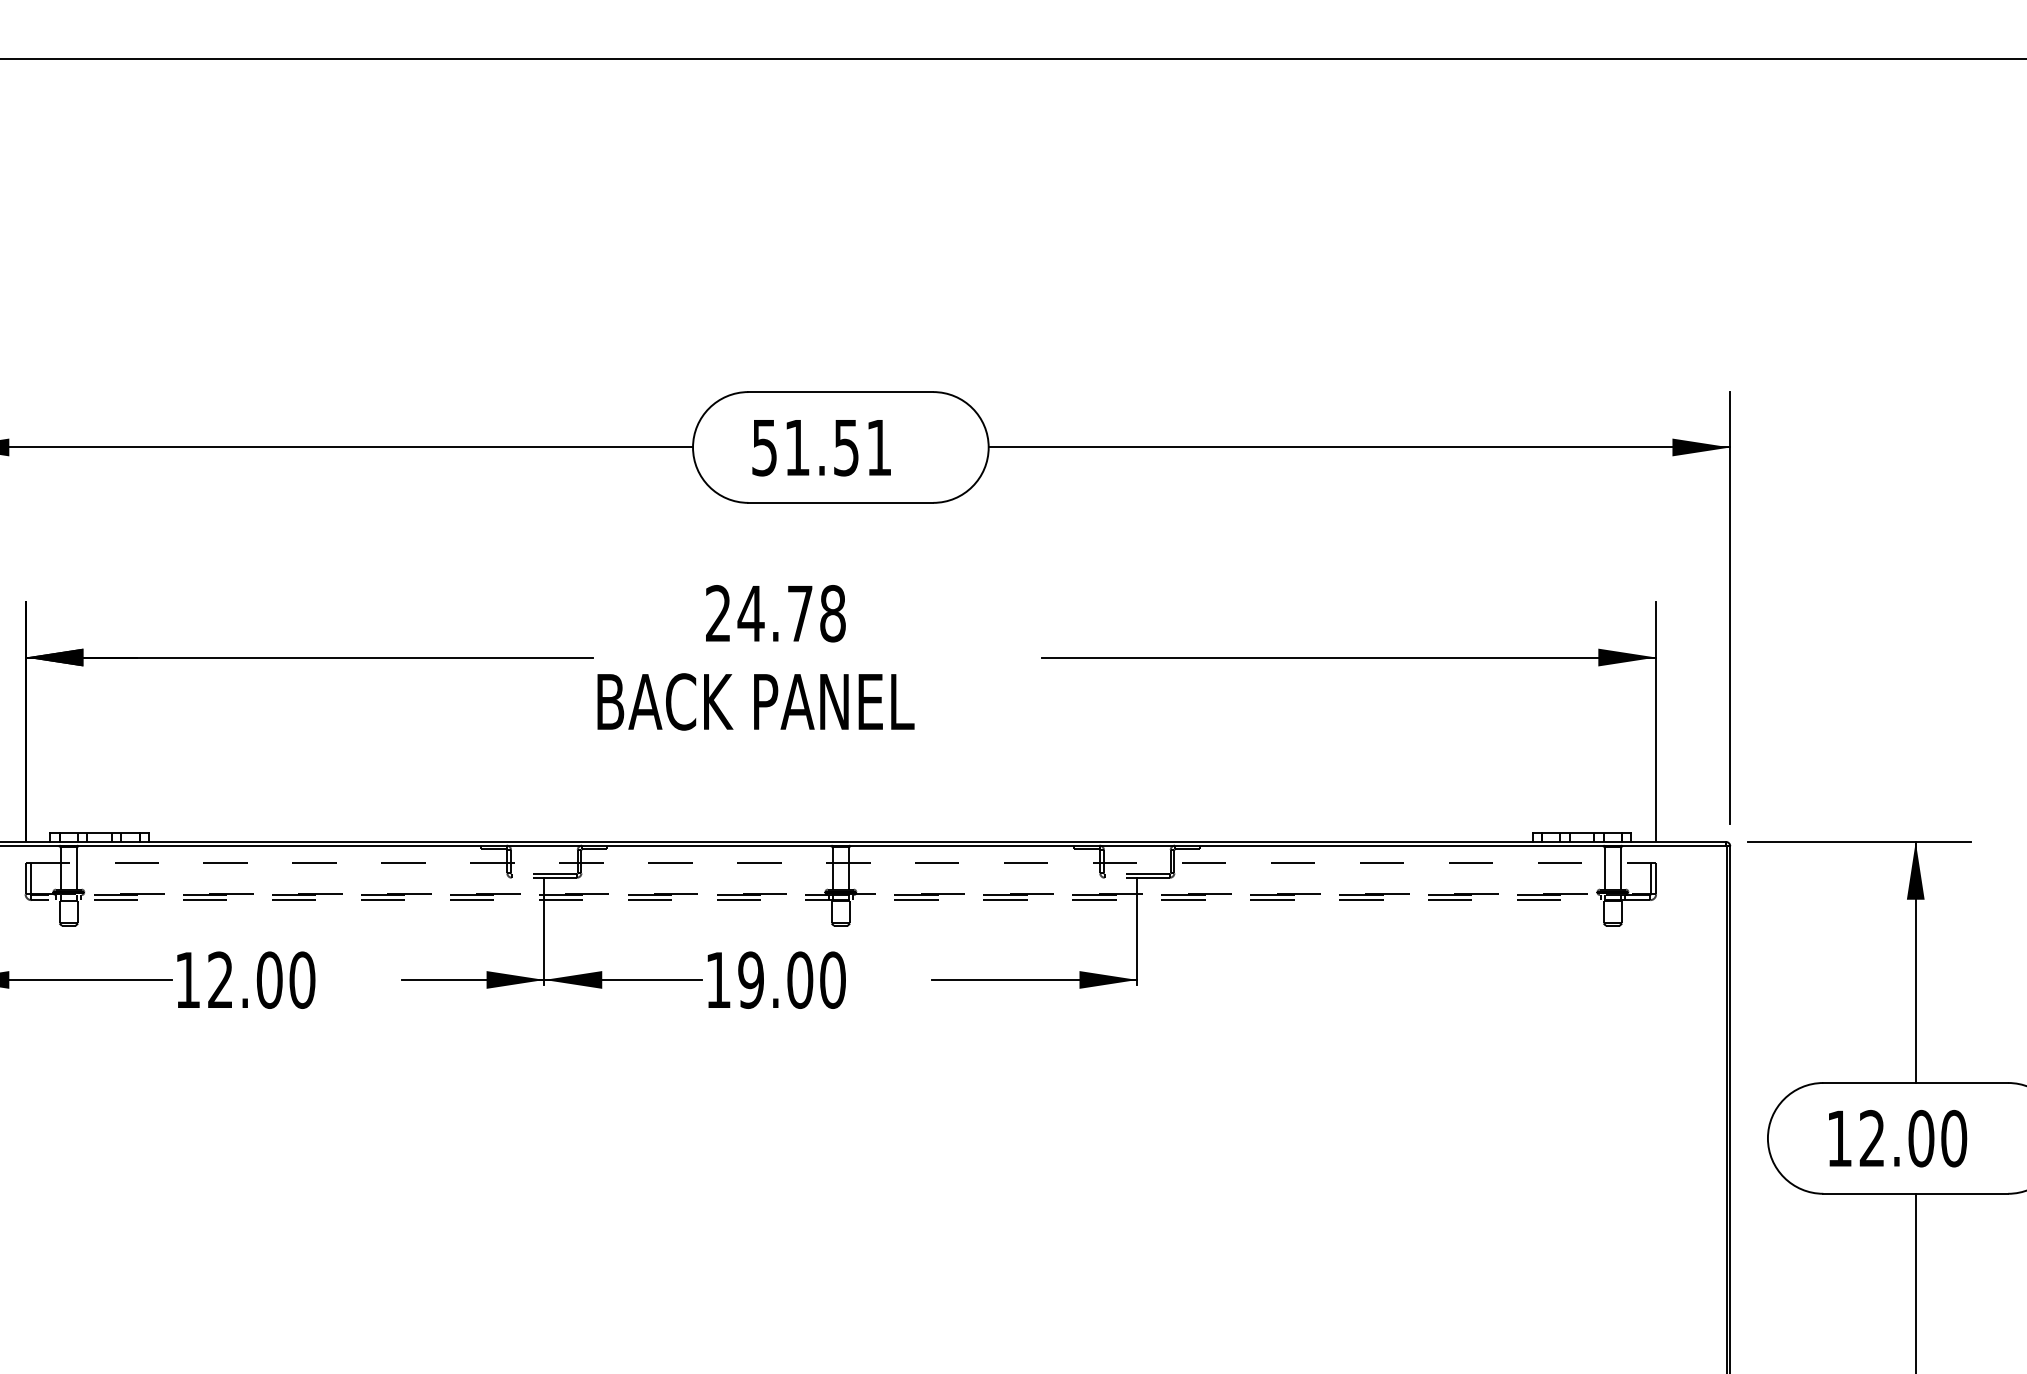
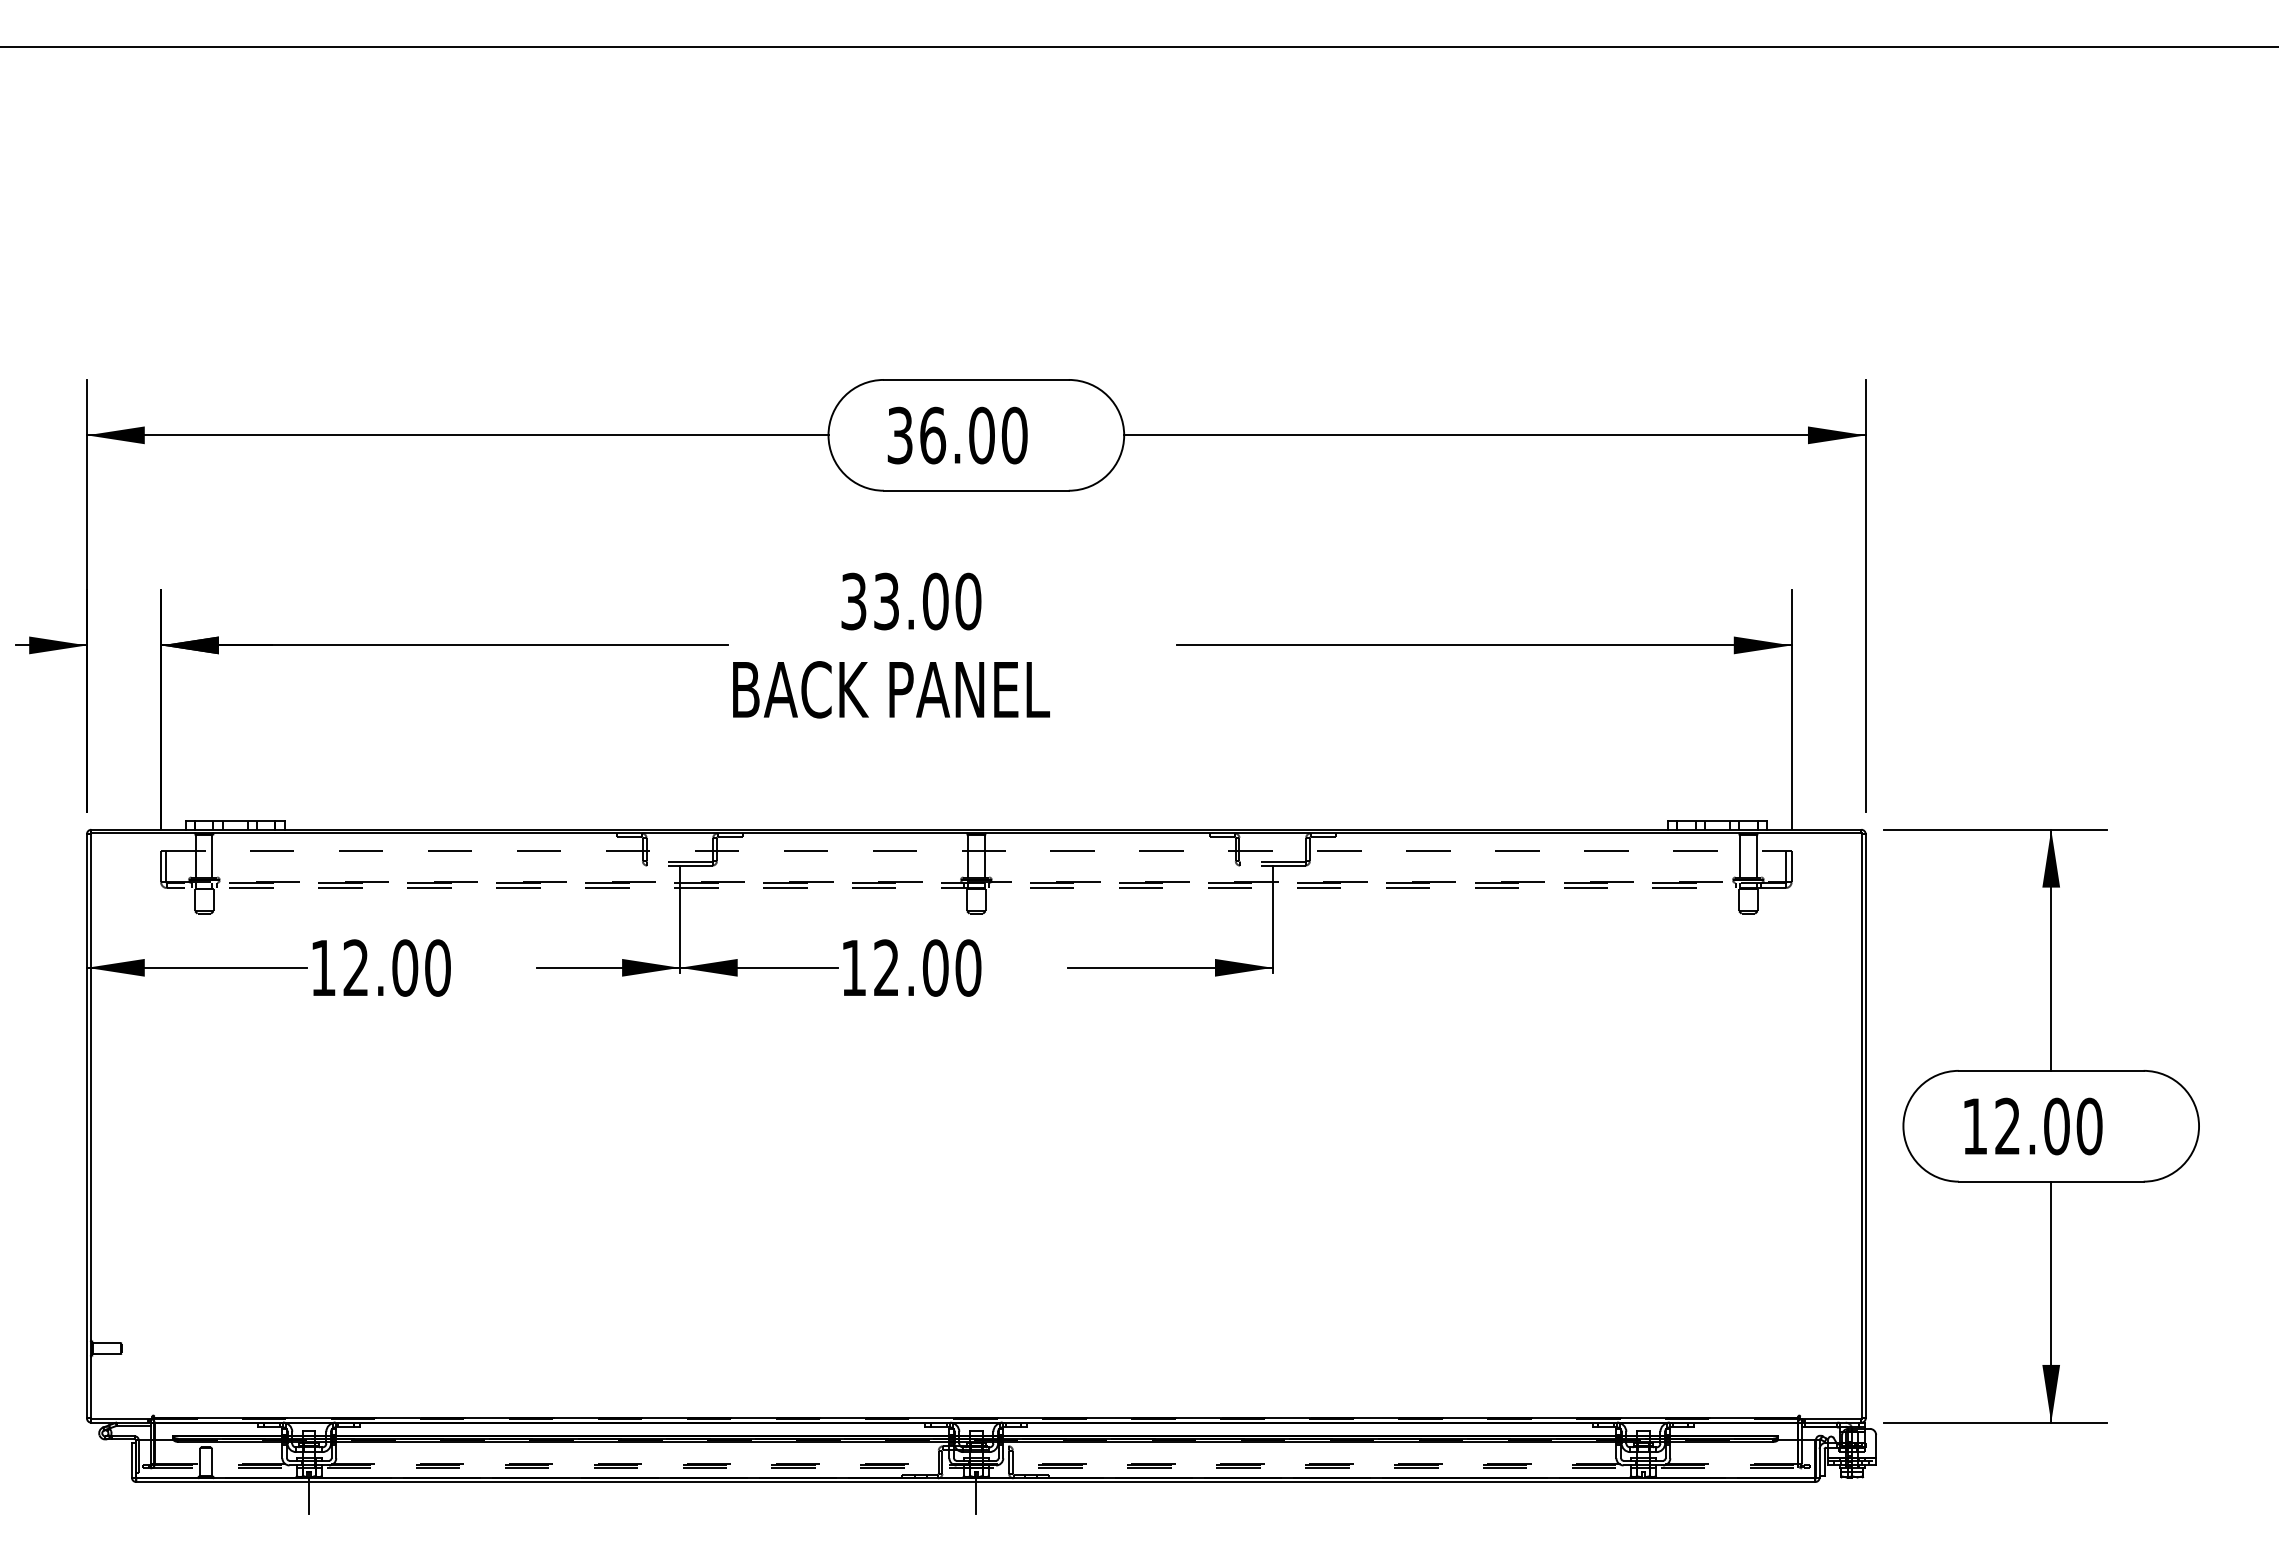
text: (822, 447) -> (957, 435), 51.51 -> 36.00
text: (776, 613) -> (911, 601), 24.78 -> 33.00
text: (751, 979) -> (886, 967), 19.00 -> 12.00

